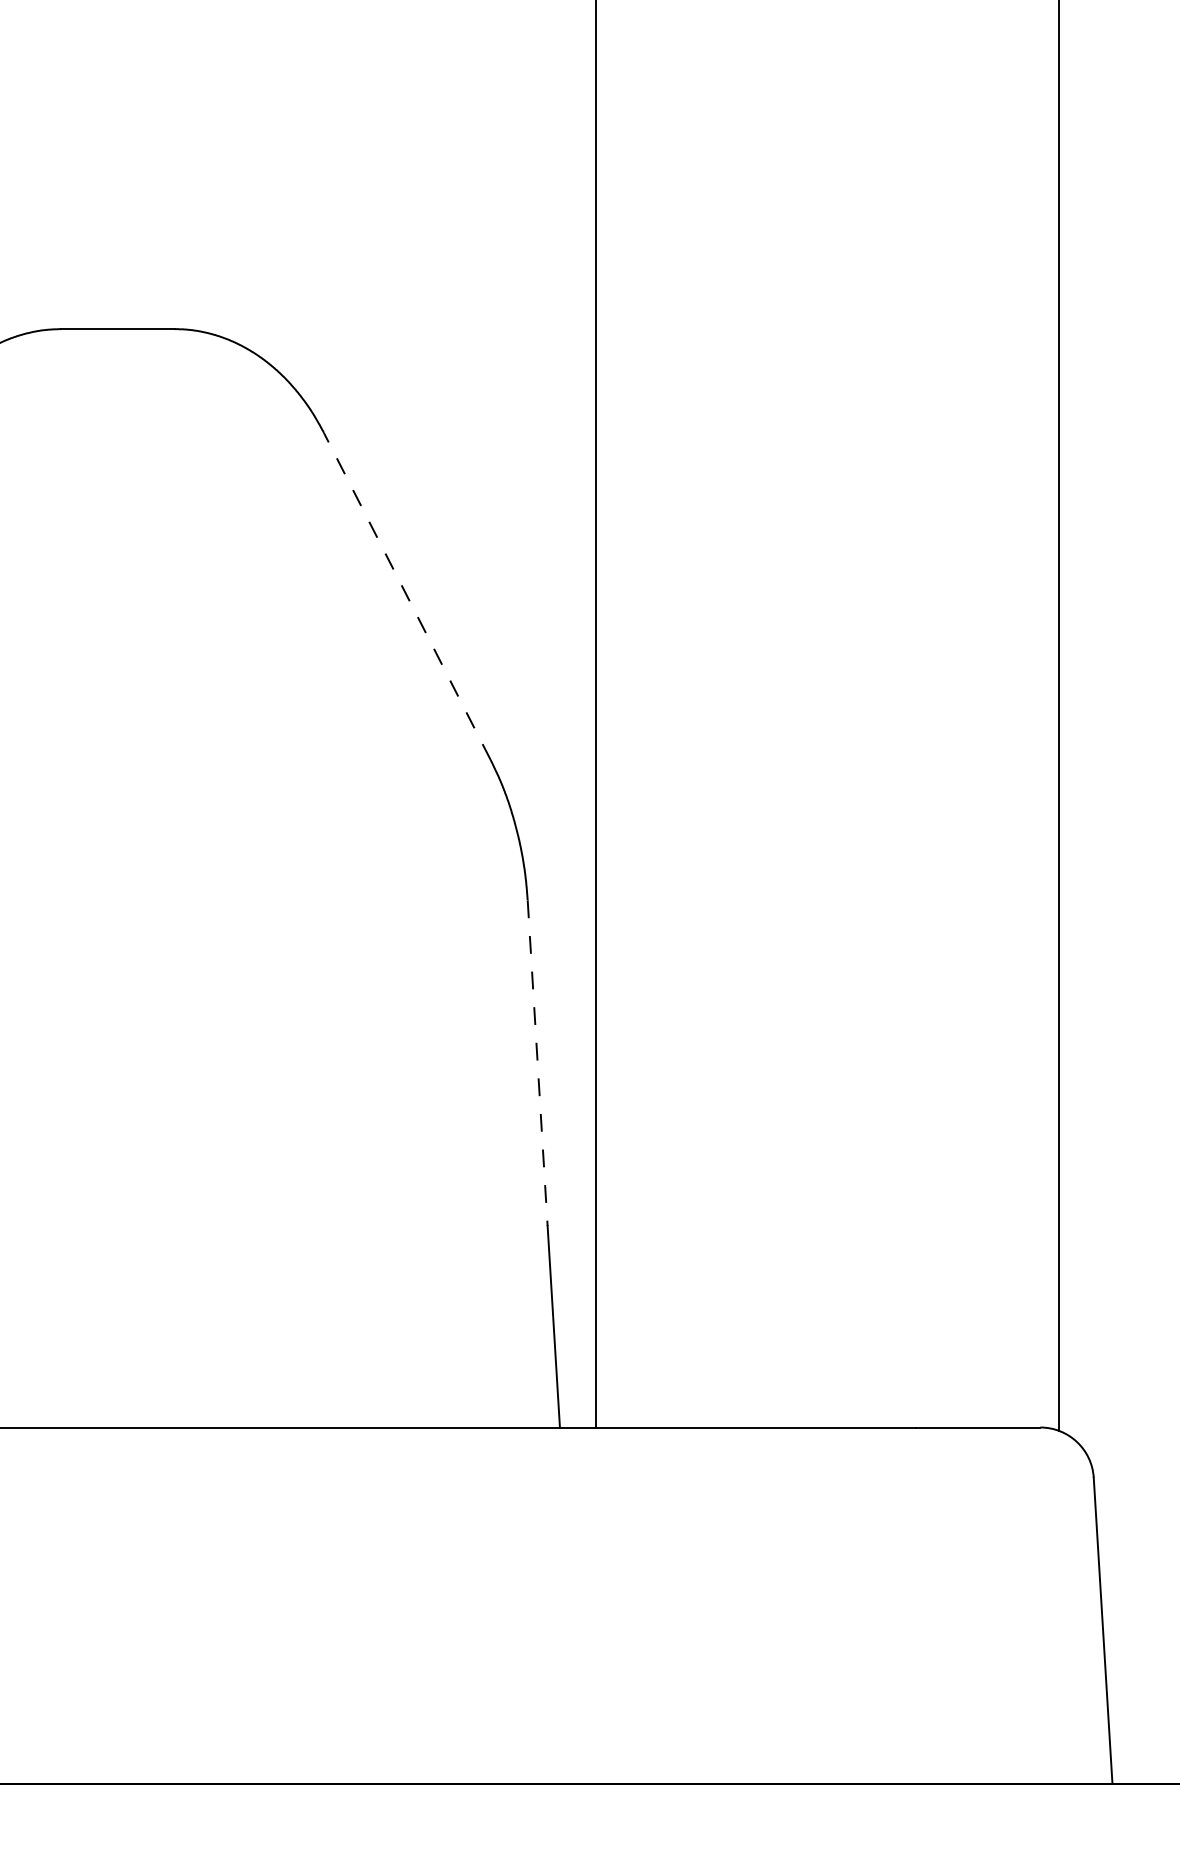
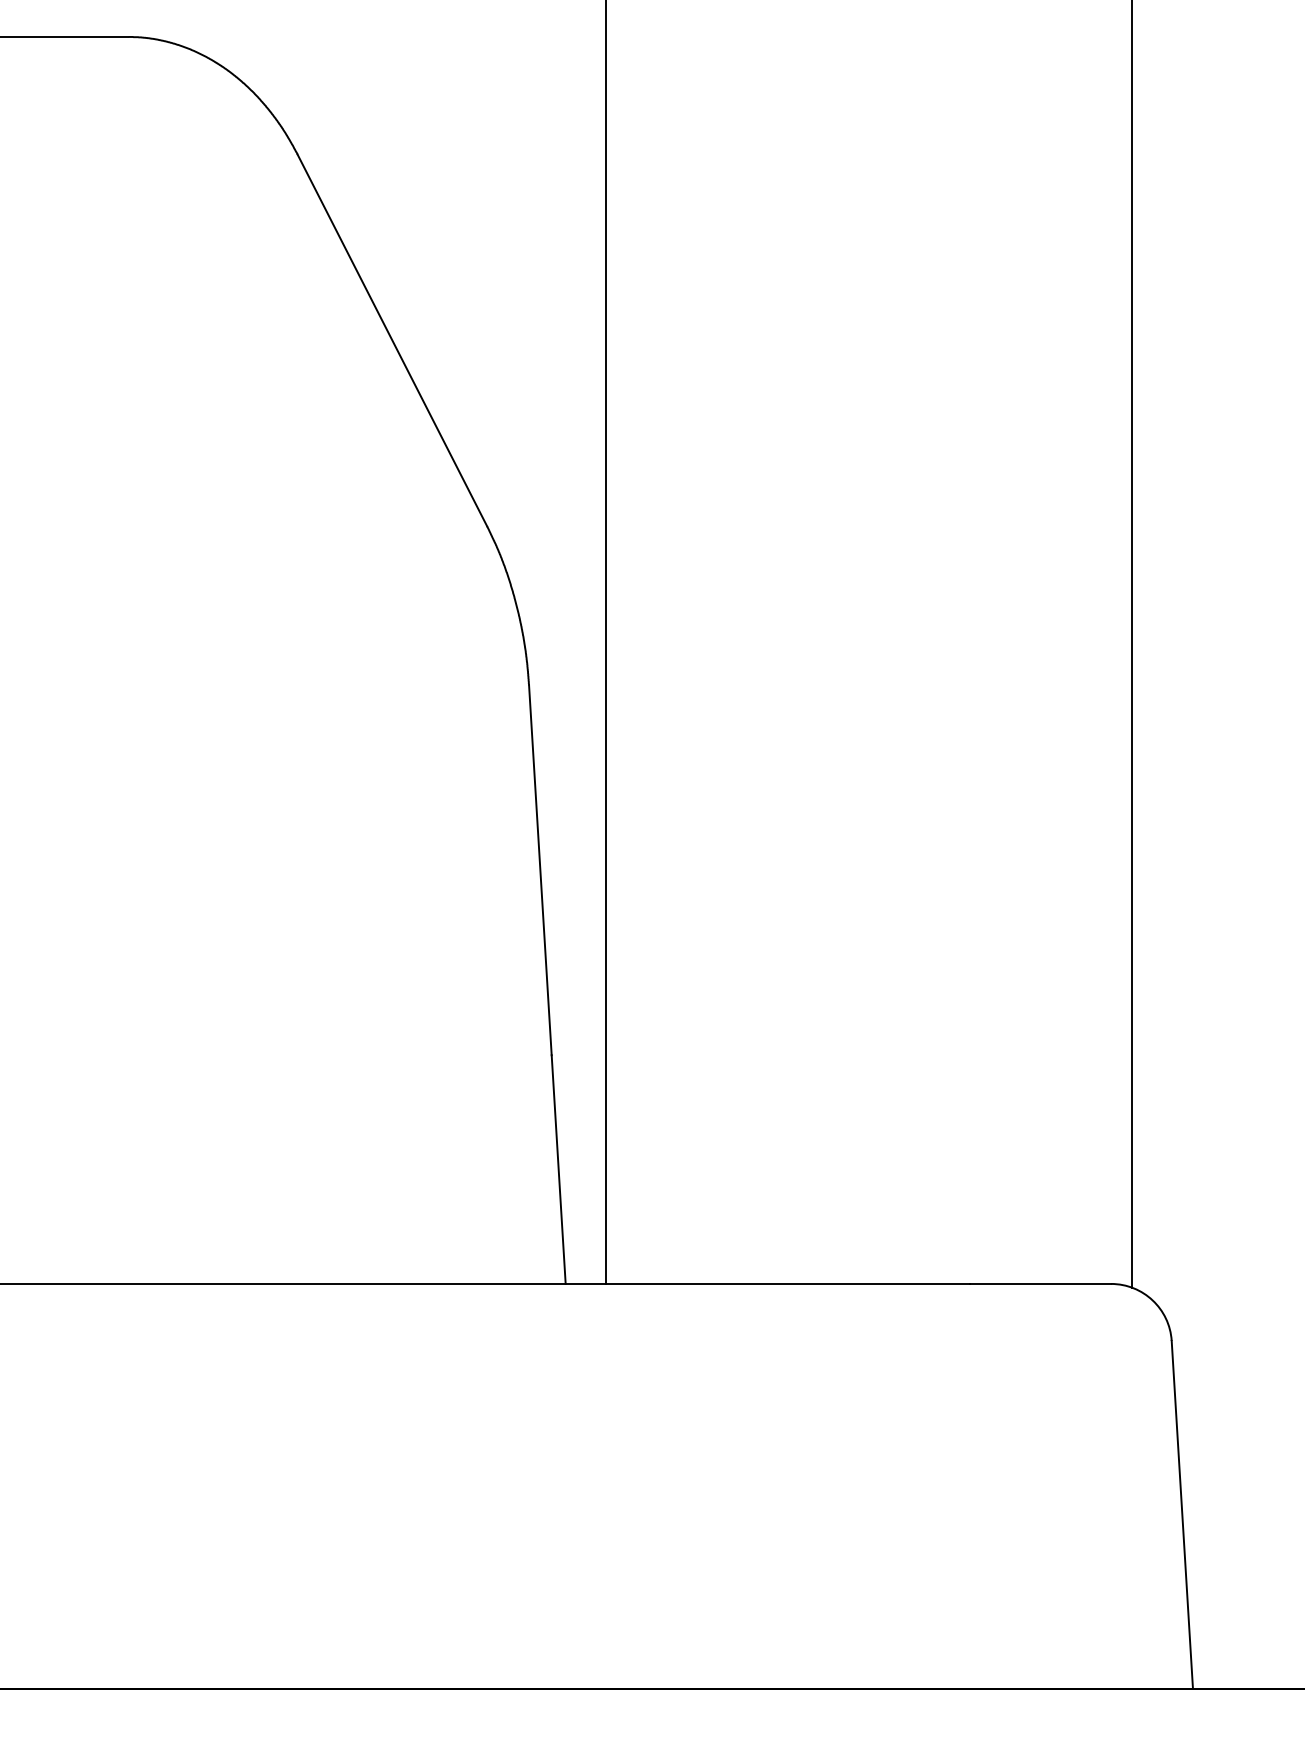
line: (407, 596) -> (392, 340), dashed -> solid
line: (537, 1063) -> (540, 870), dashed -> solid

